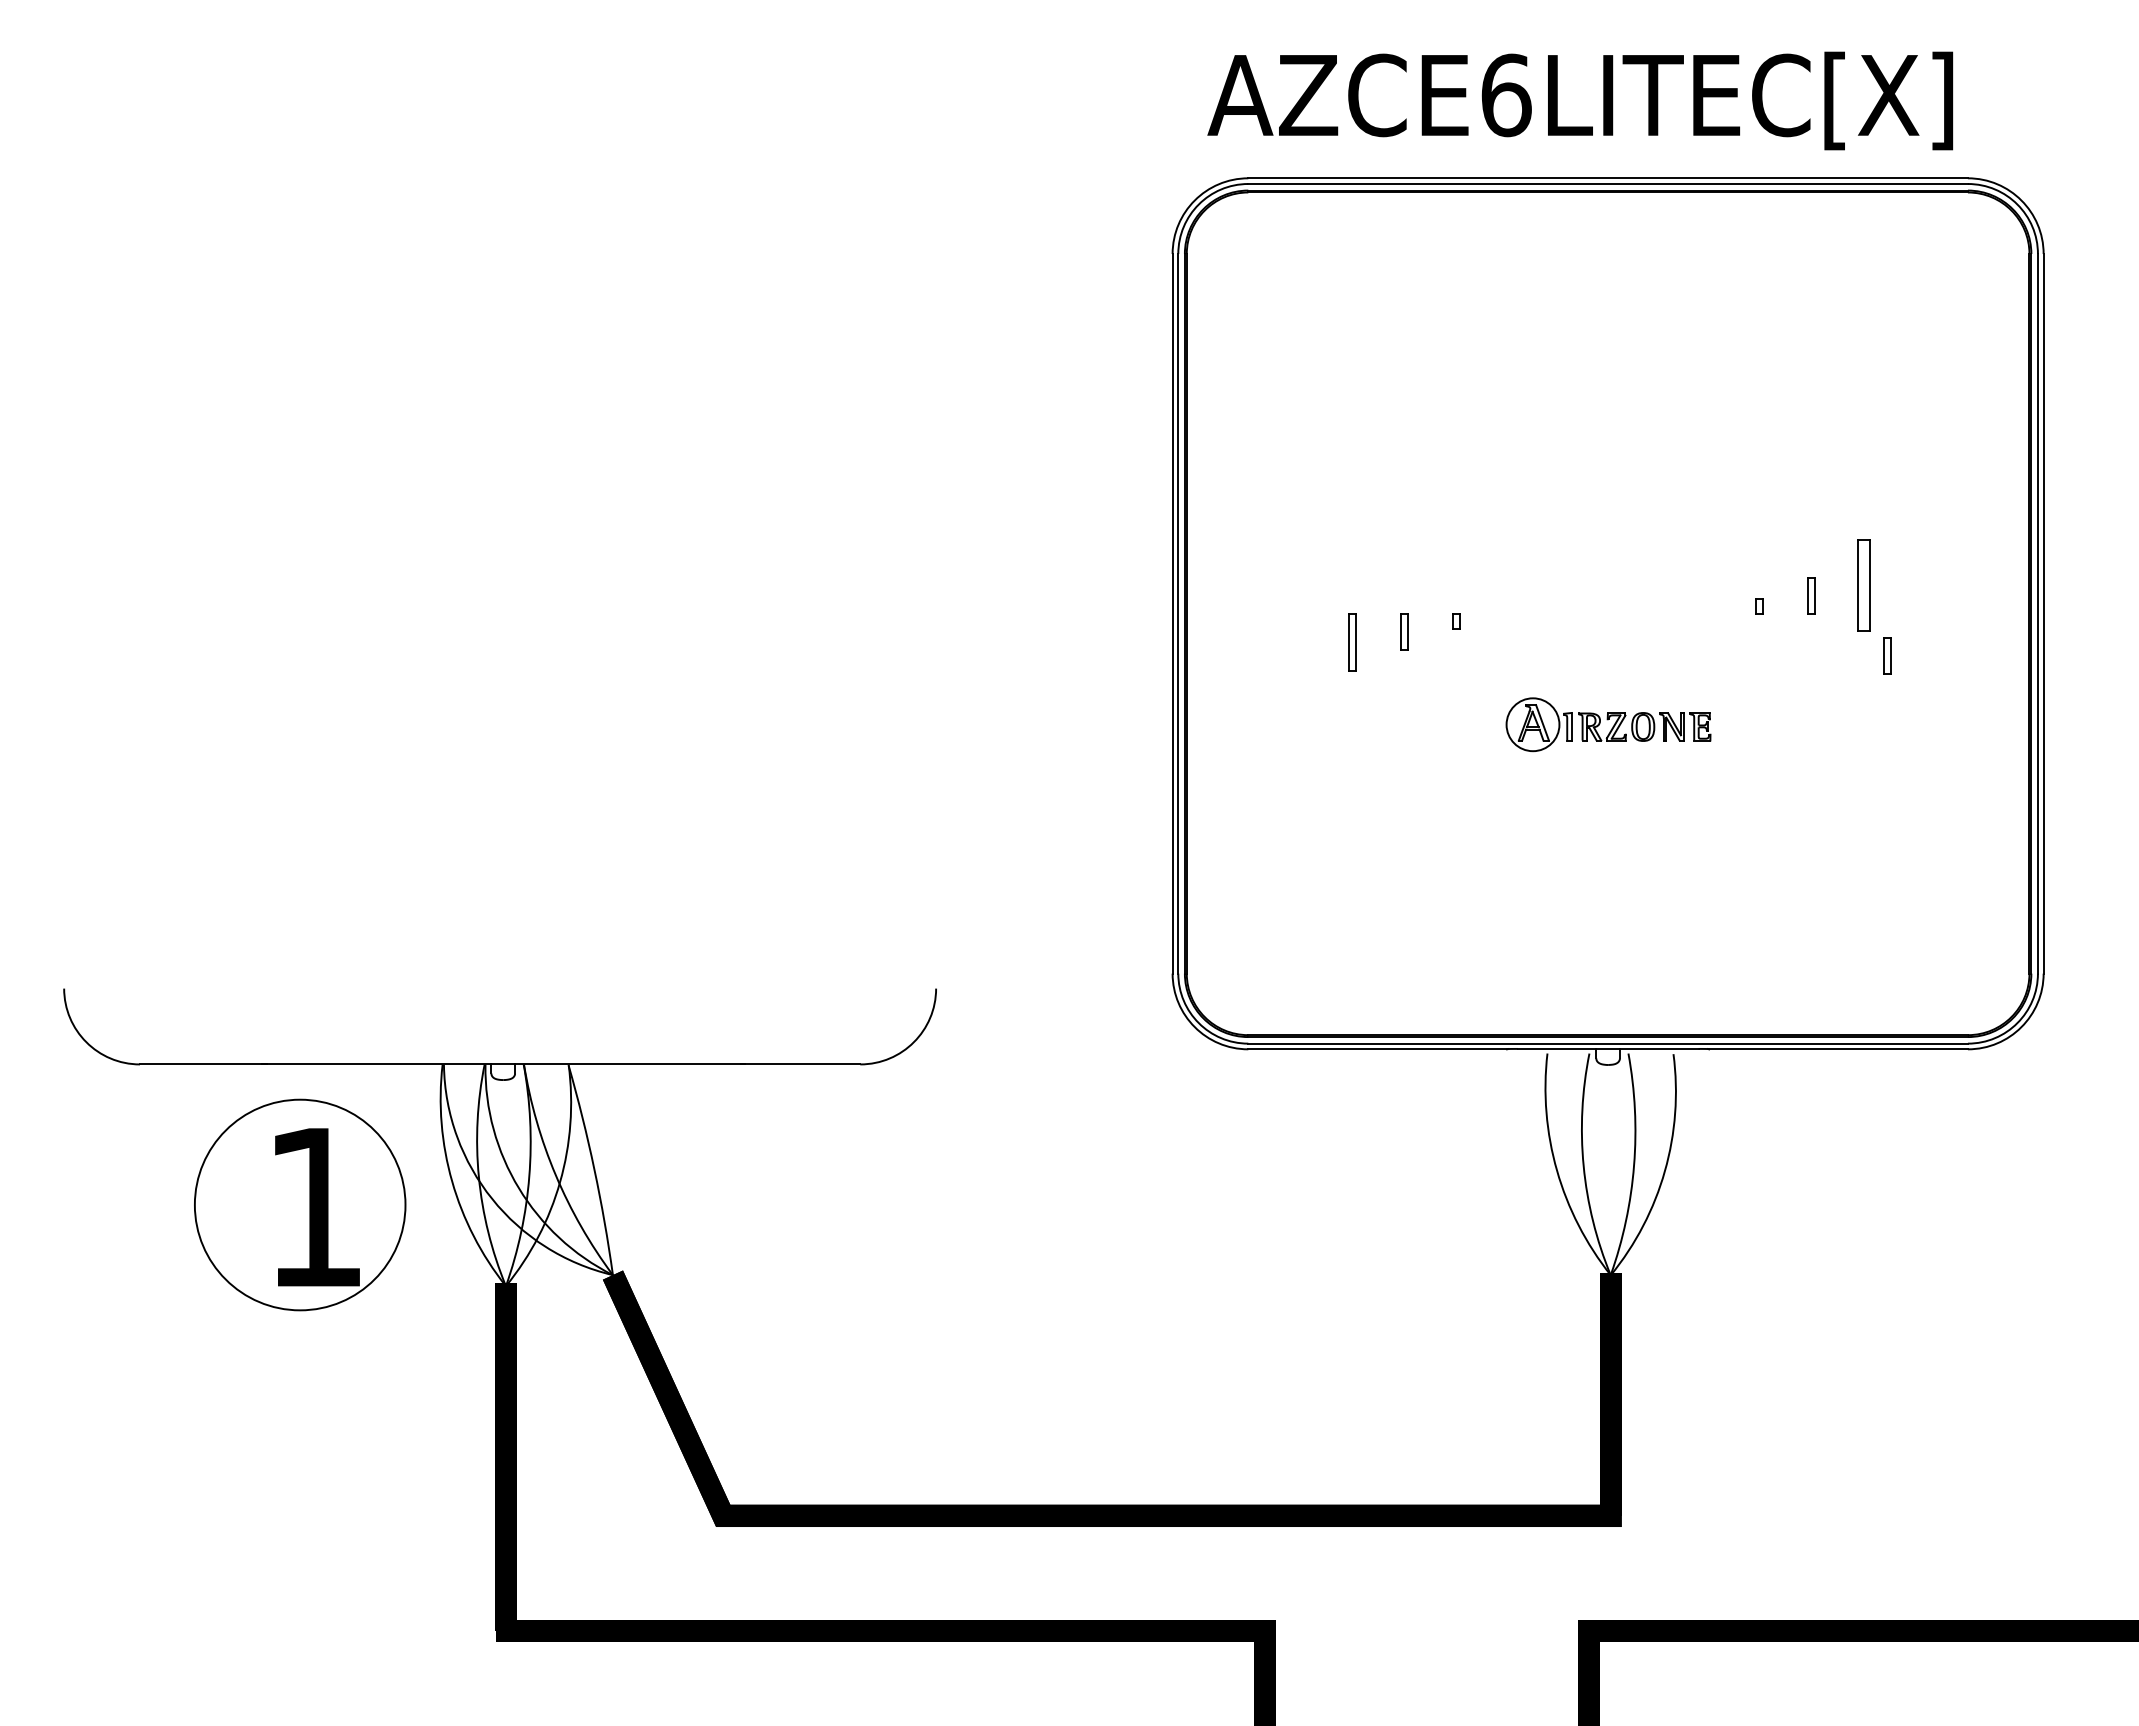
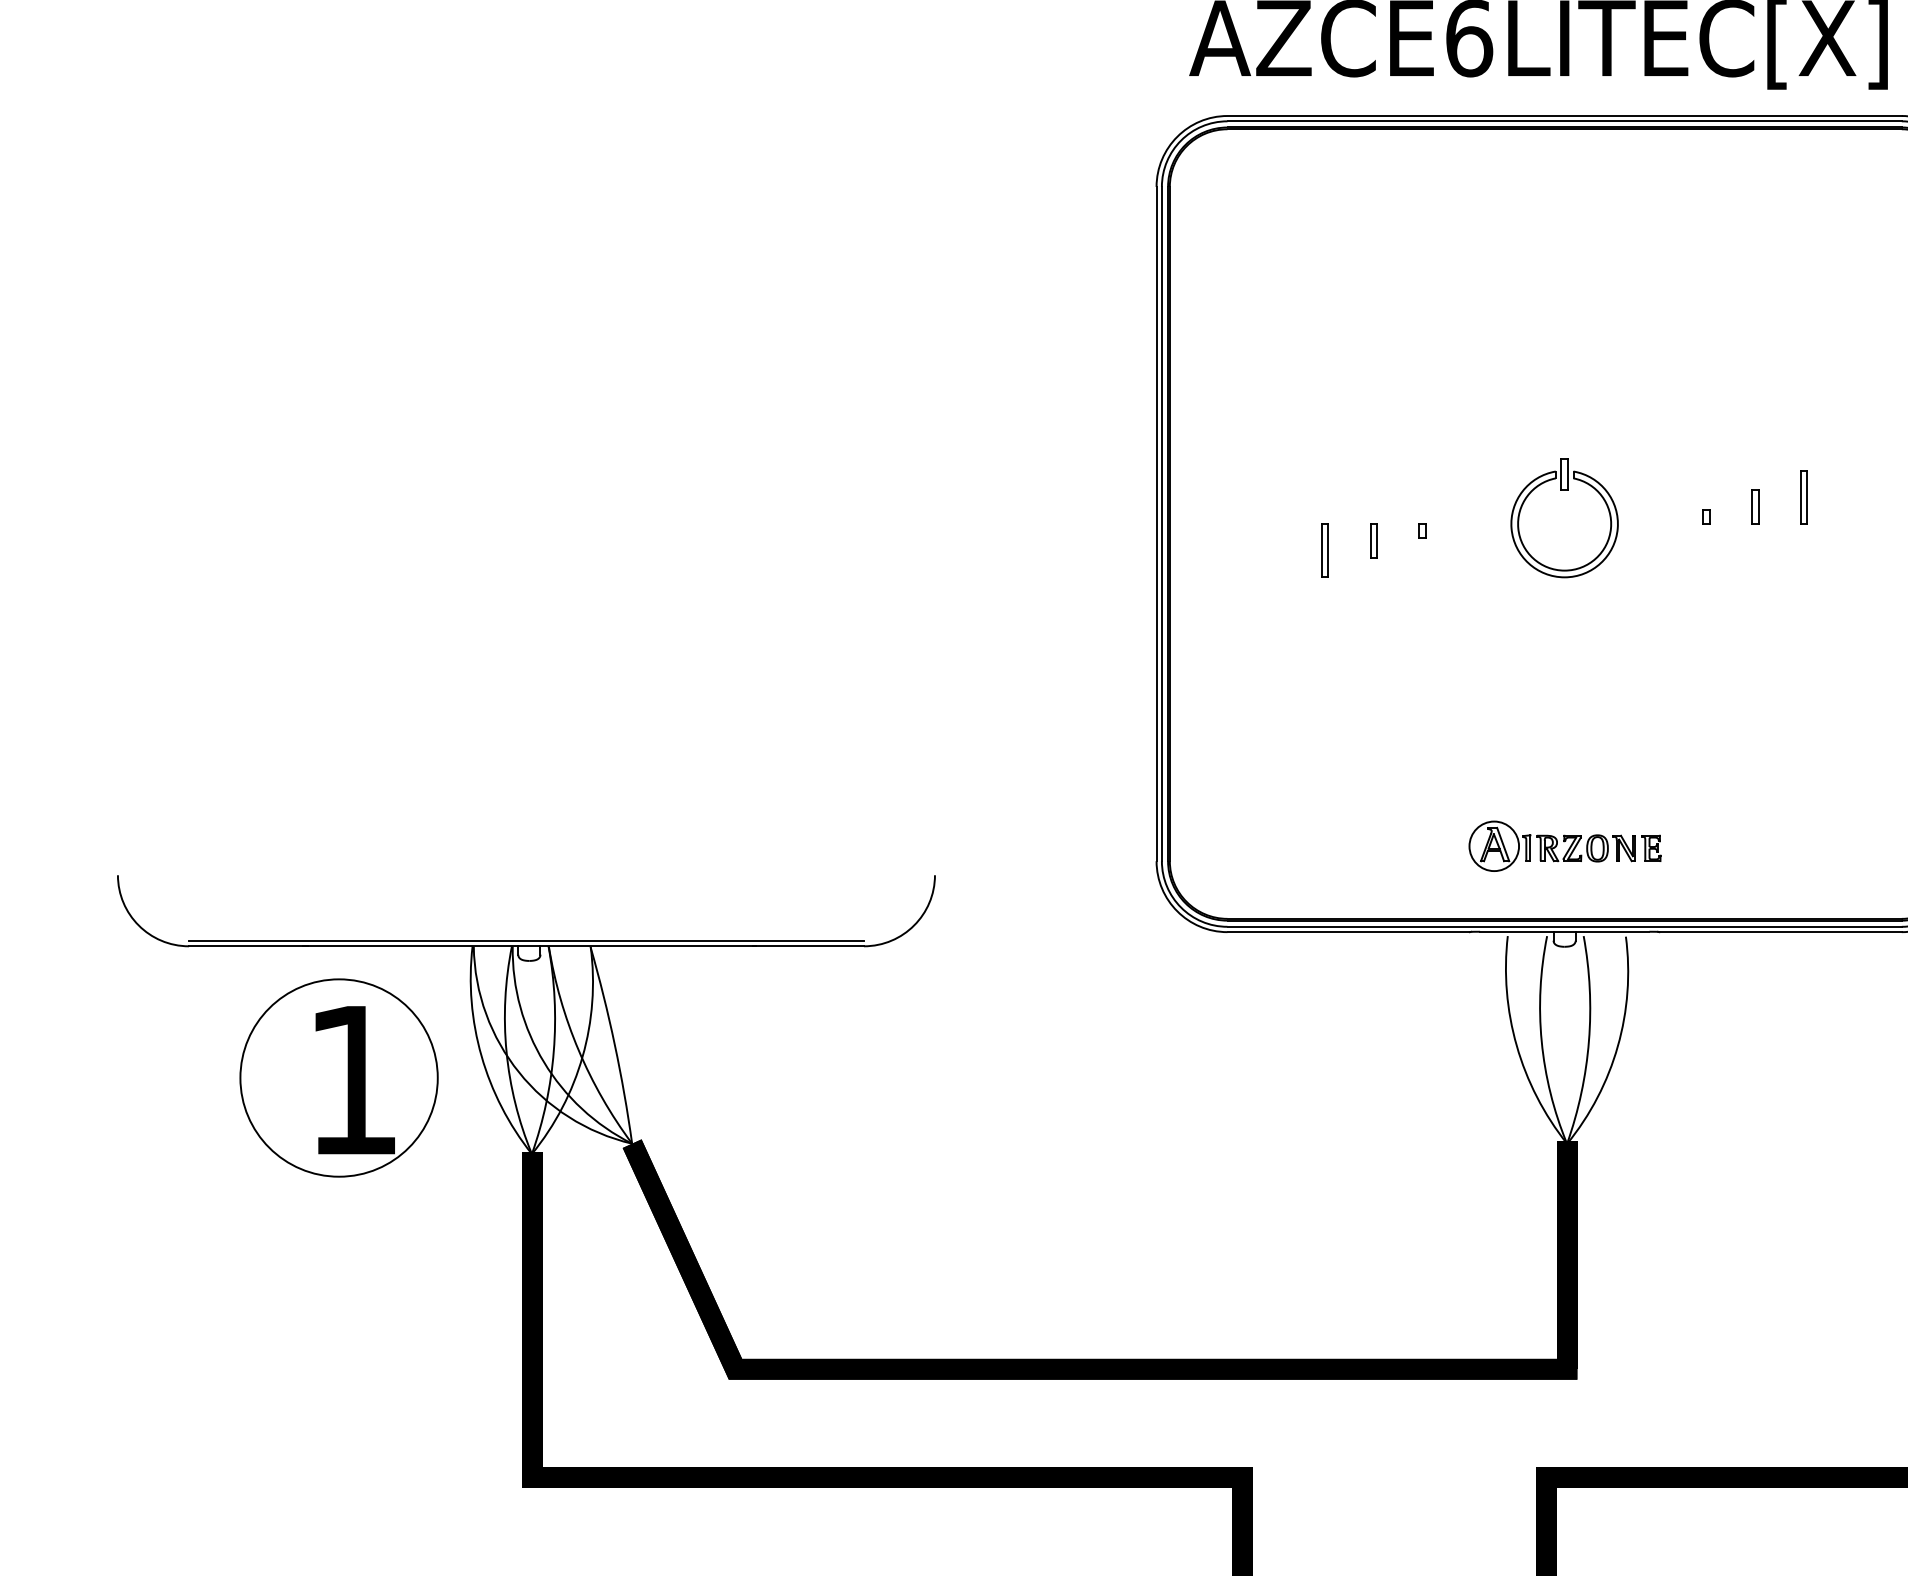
part: (1607, 577) -> (1564, 490), added
part: (1863, 585) -> (1803, 497), size x0.62
part: (1887, 655) -> (1826, 563), removed
part: (1608, 724) -> (1564, 846), moved
line: (499, 1058) -> (525, 940), added

